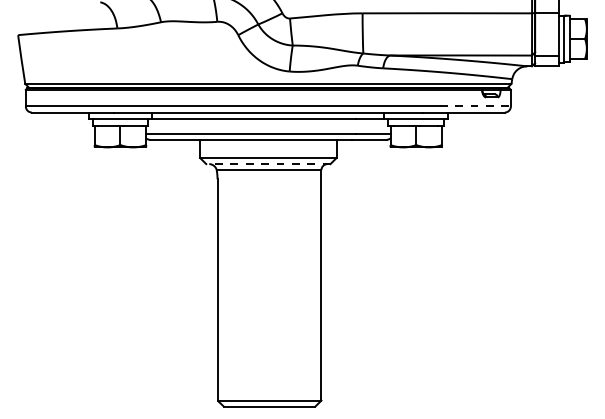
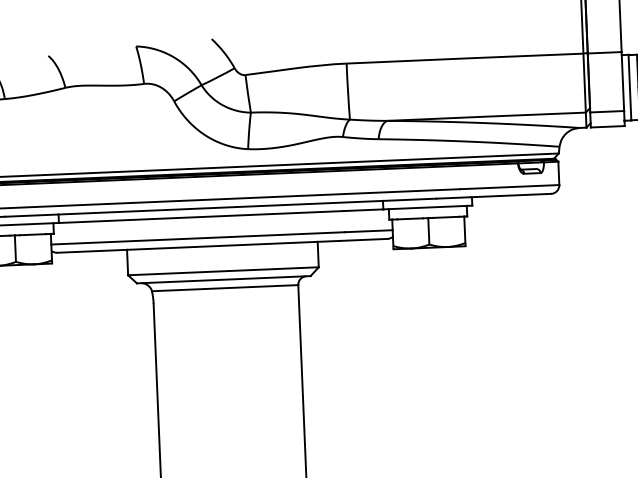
line: (475, 106) -> (509, 187), dashed -> solid
line: (267, 164) -> (222, 280), dashed -> solid

